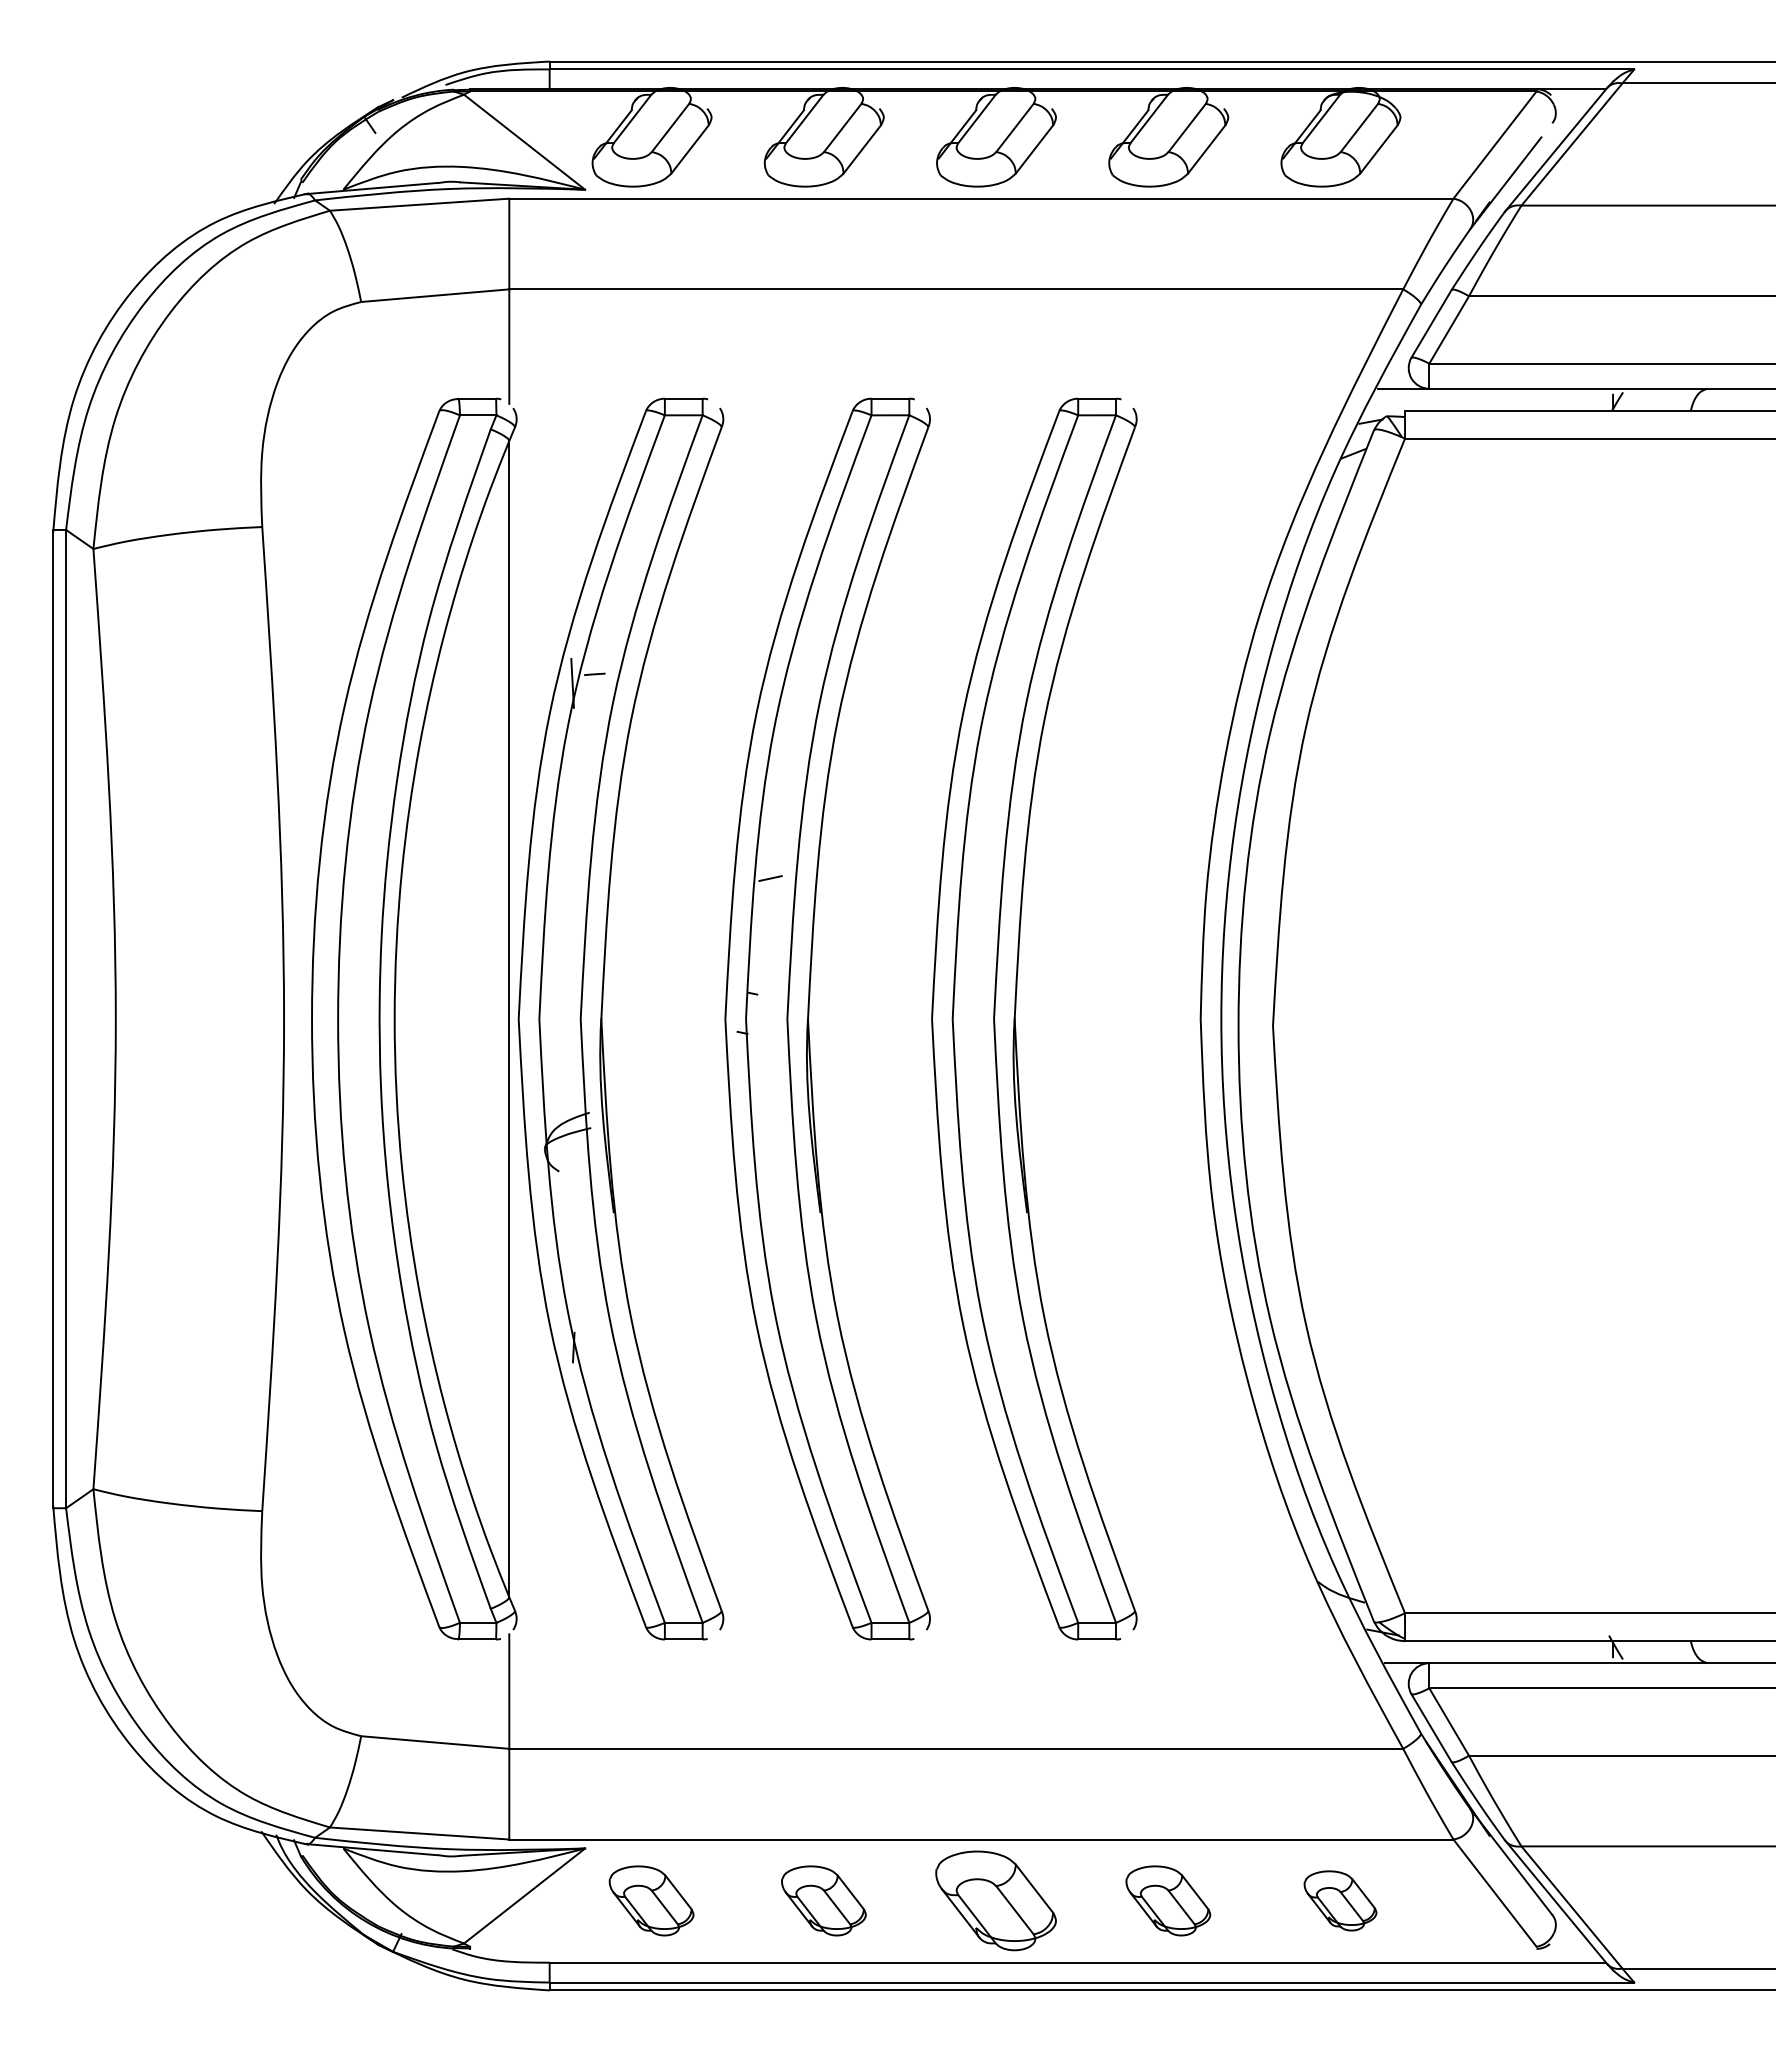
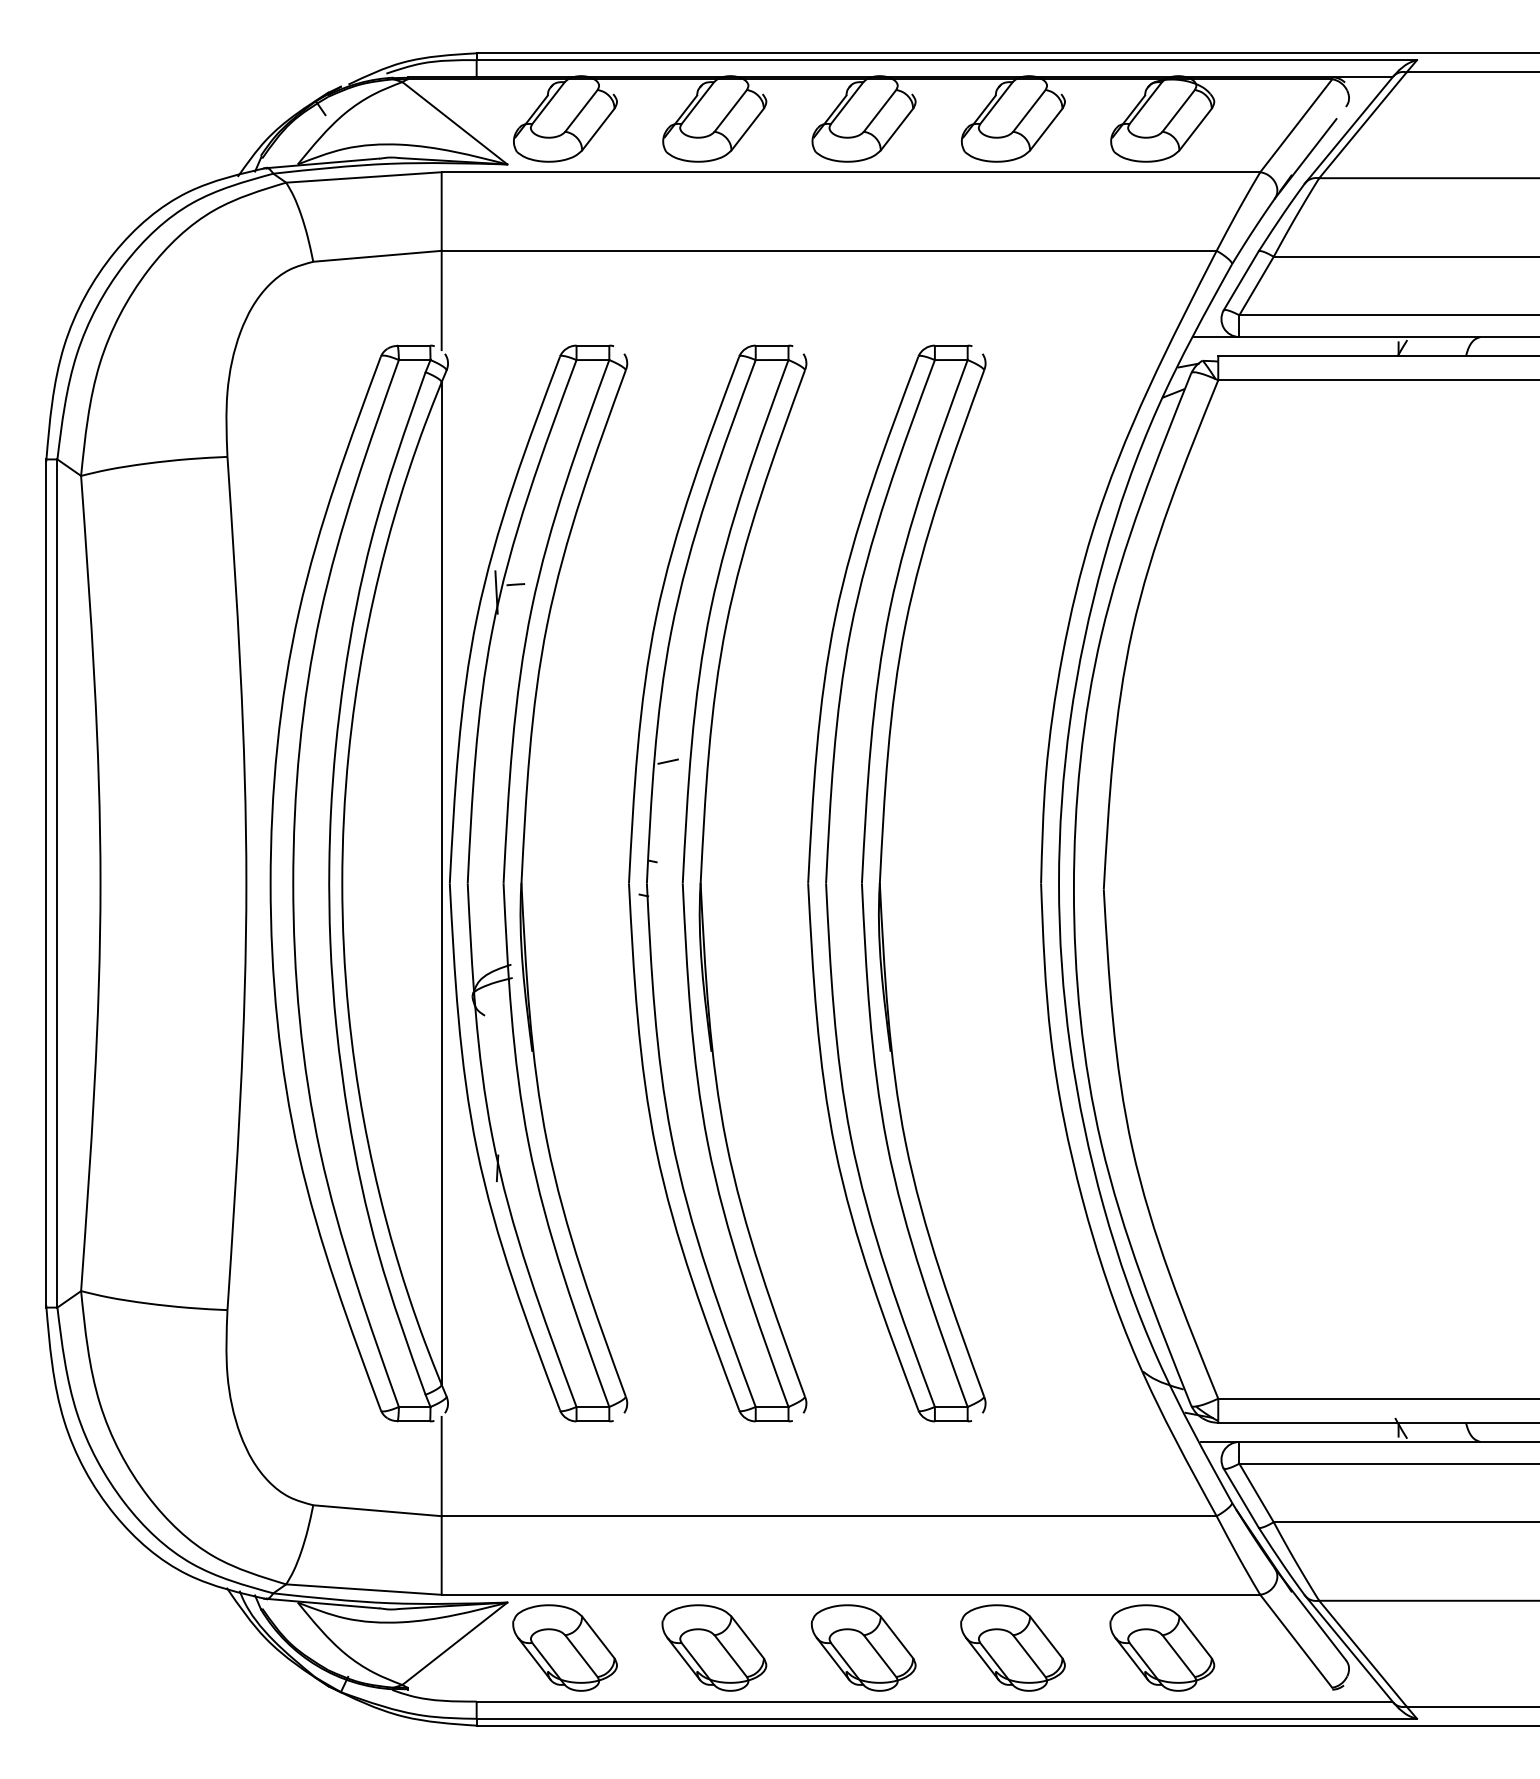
part: (651, 1900) -> (564, 1647), size x1.43
part: (823, 1900) -> (714, 1647), size x1.43
part: (1168, 1900) -> (1013, 1647), size x1.43
part: (1340, 1900) -> (1162, 1647), size x1.67

